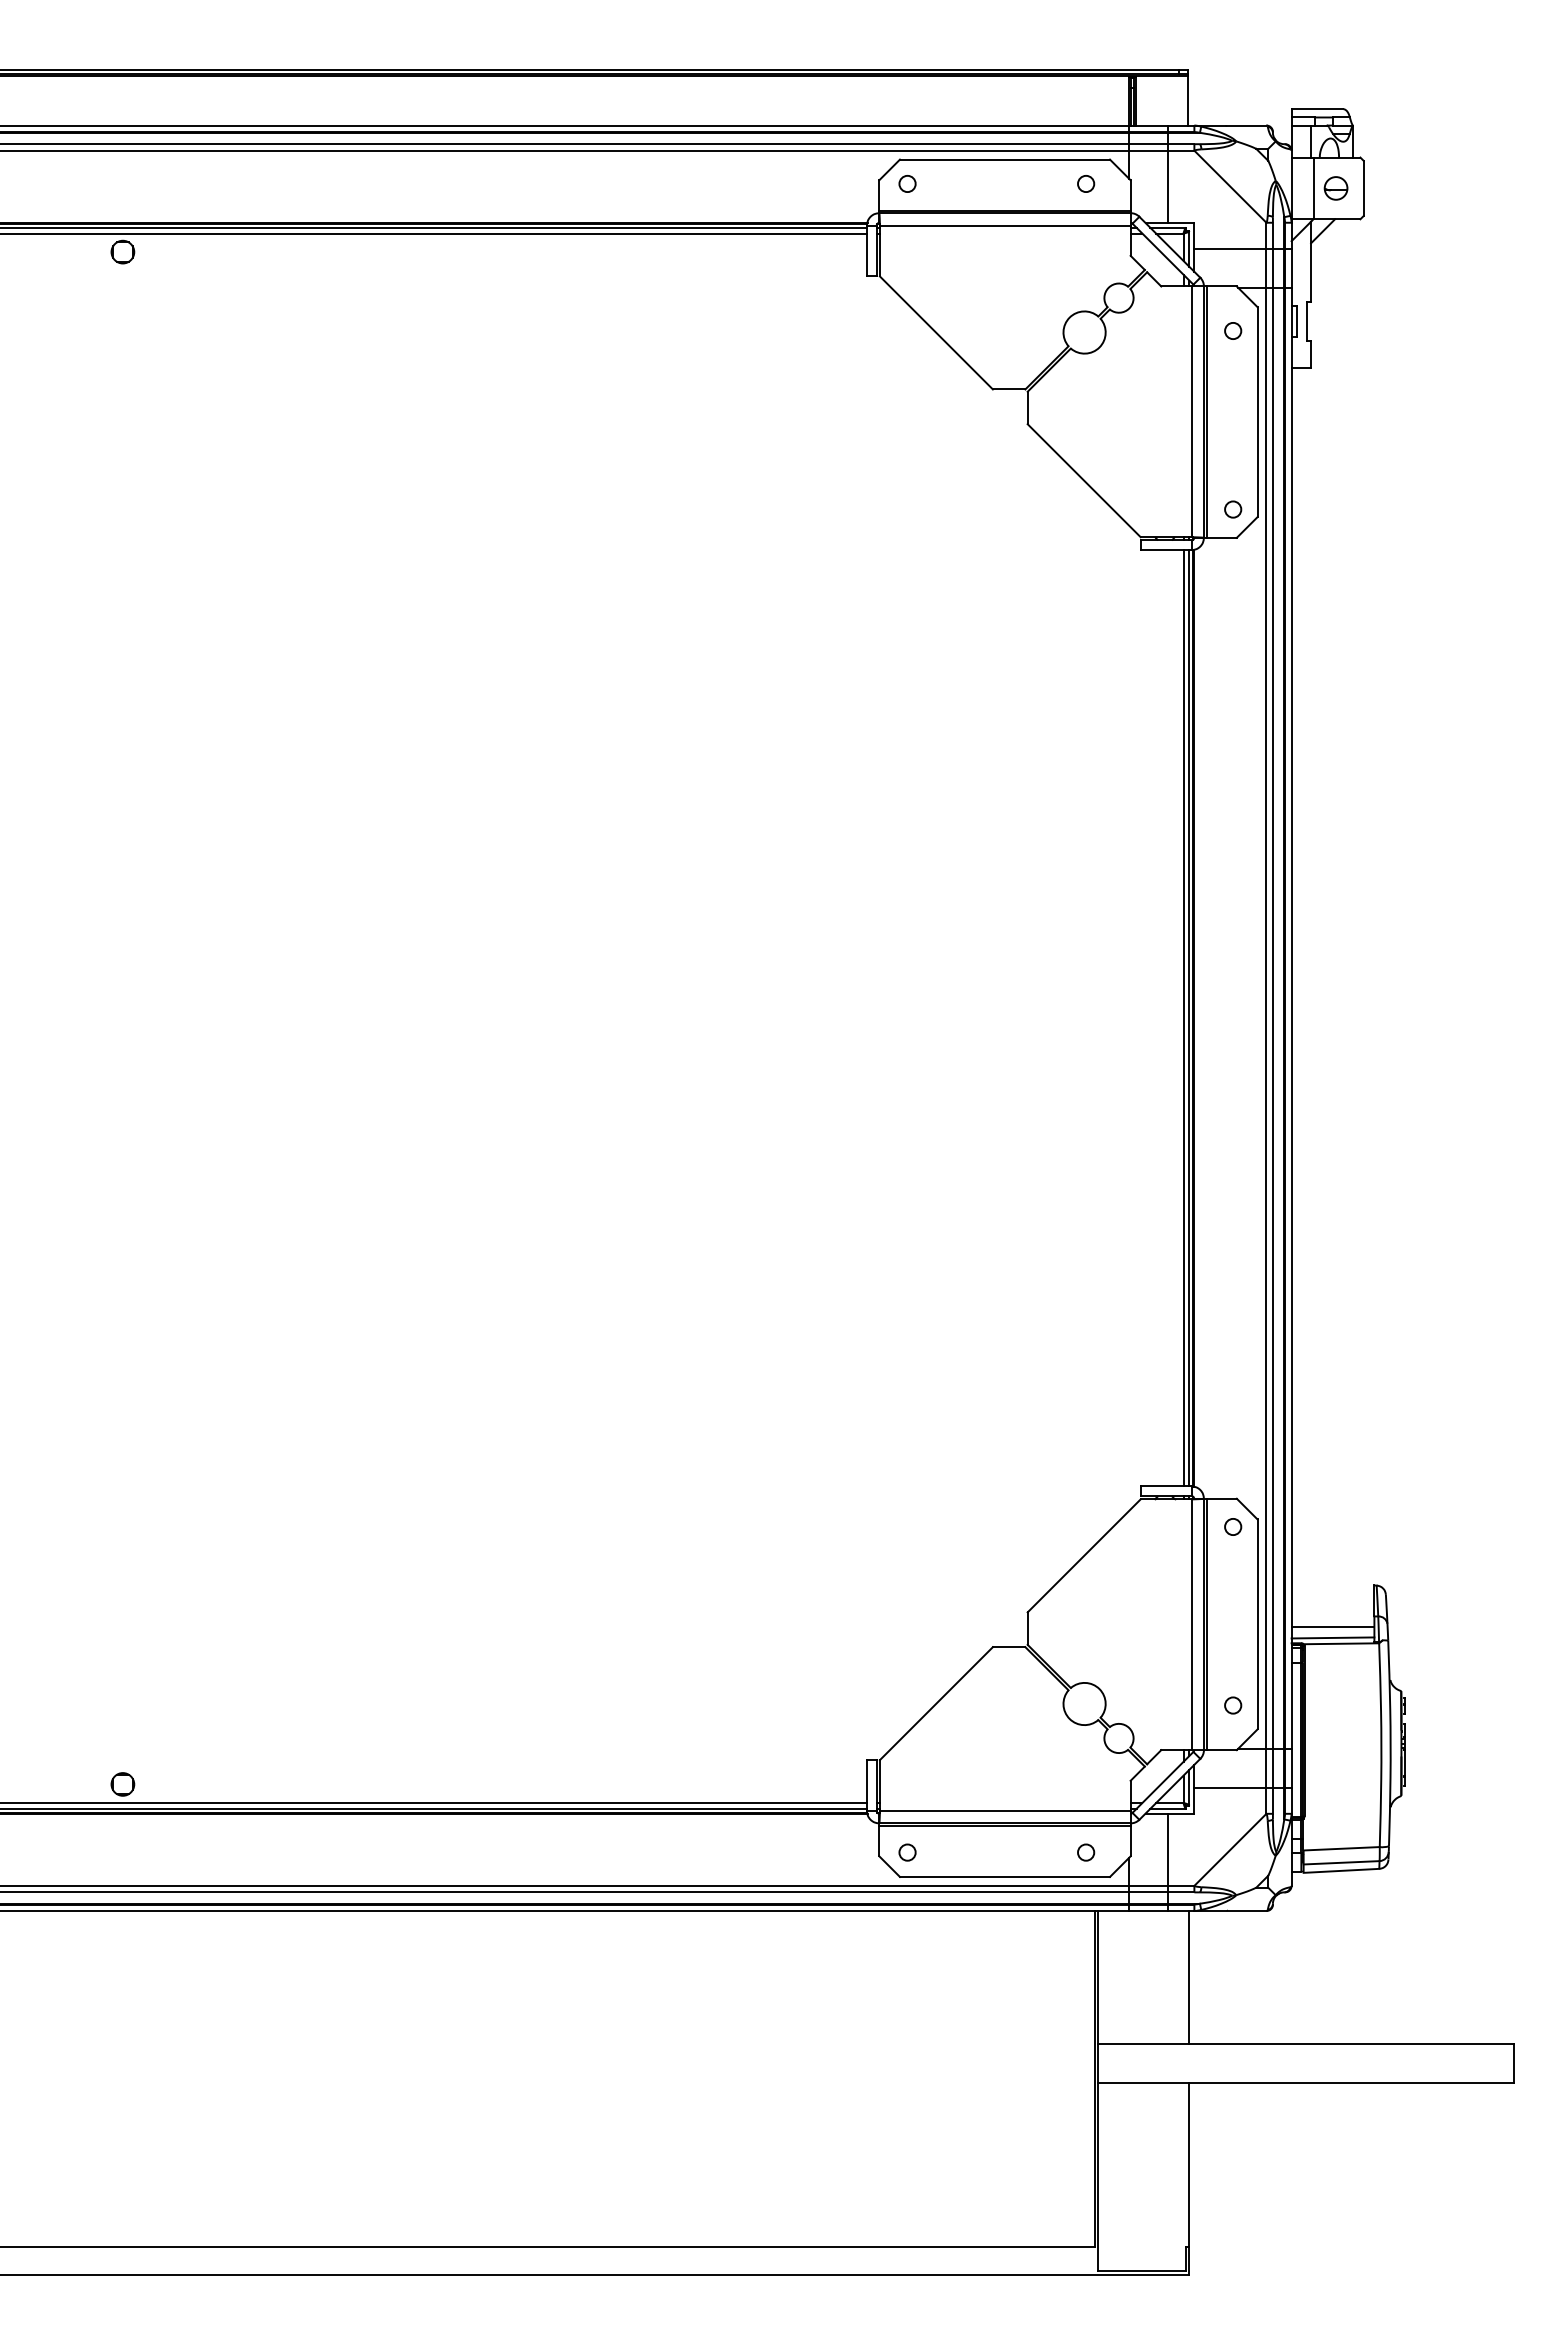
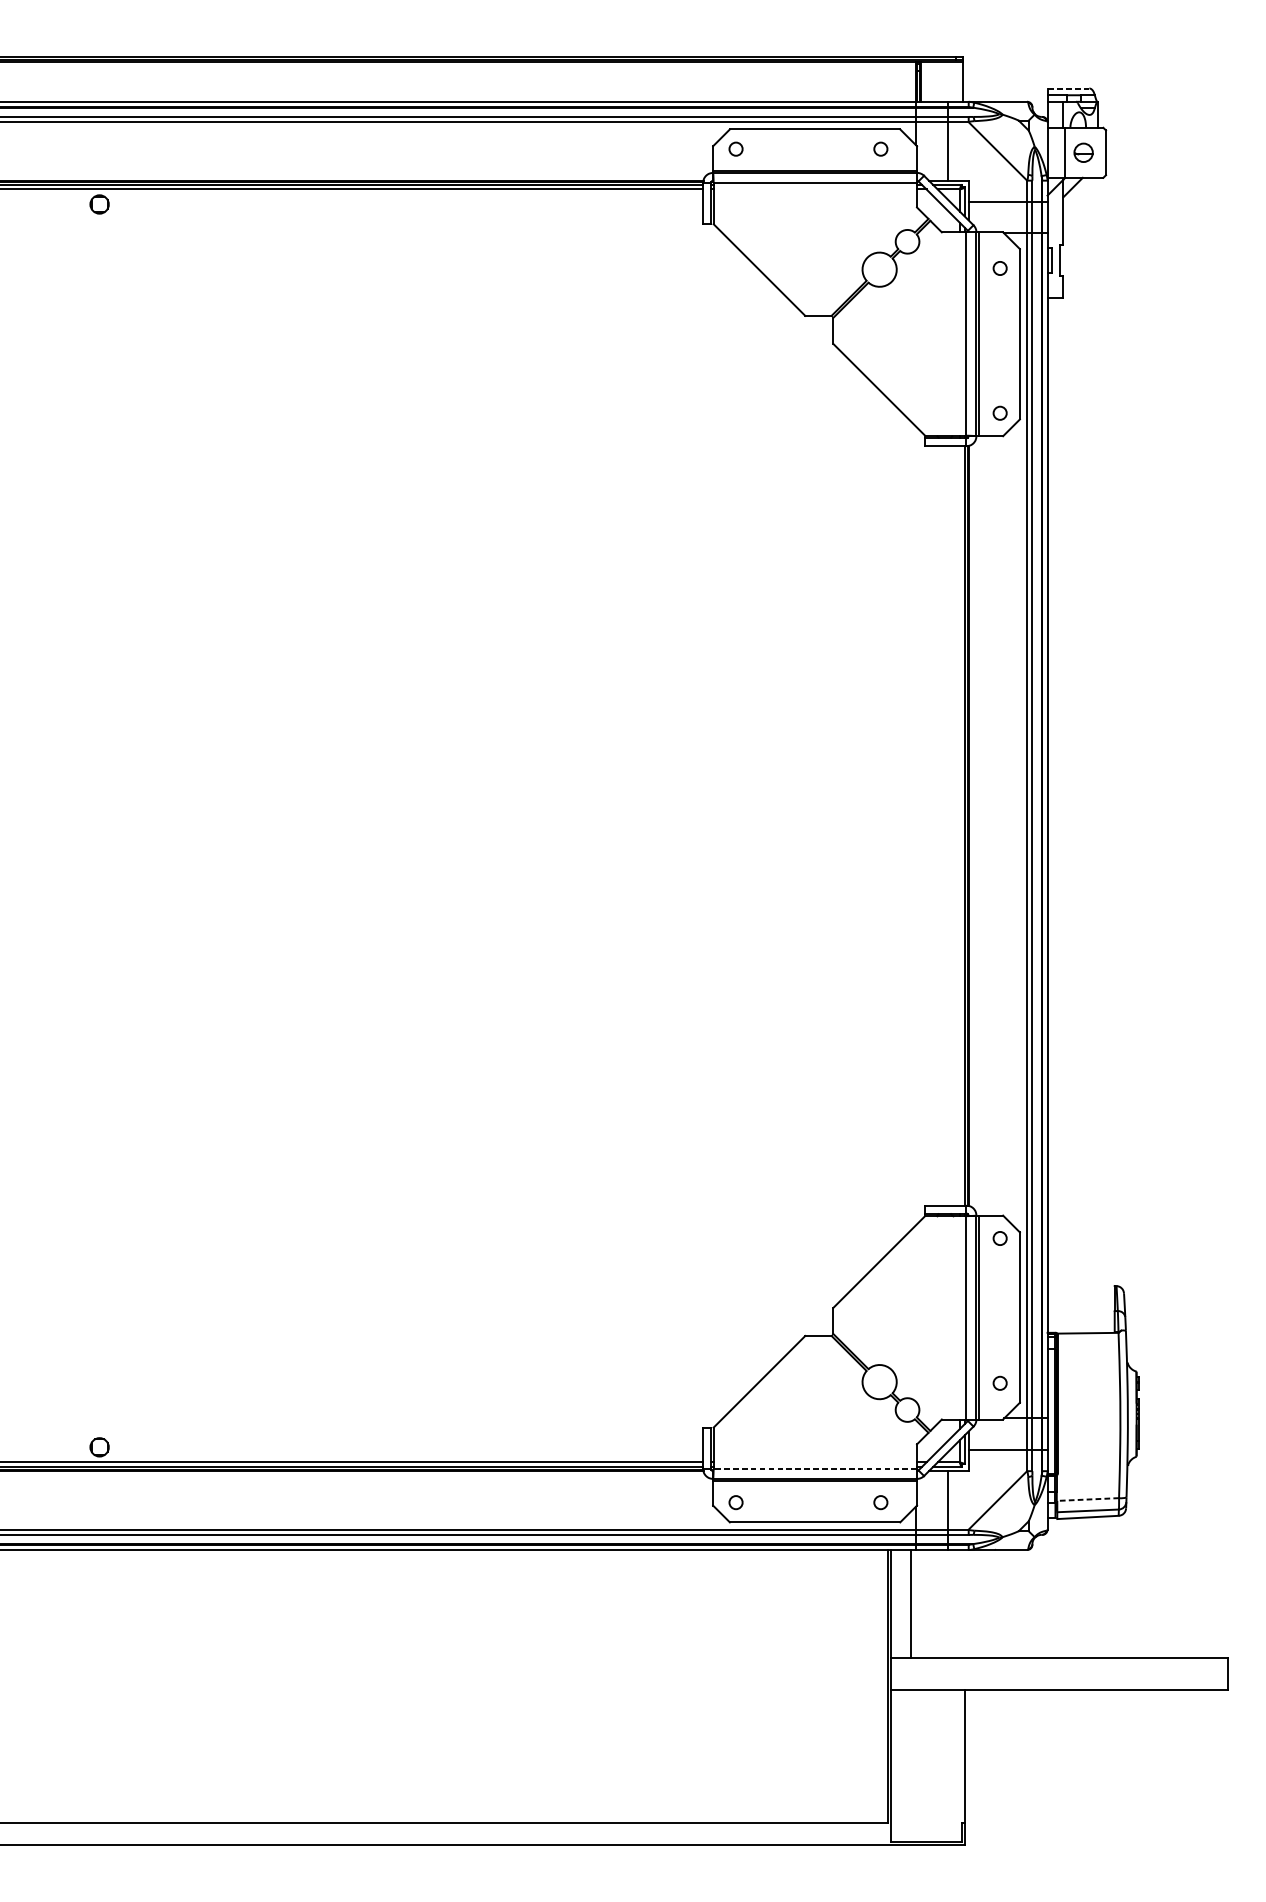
line: (1317, 109) -> (1068, 88), solid -> dashed
line: (1183, 1018) -> (959, 826), removed
line: (1332, 1626) -> (1080, 1319), removed
line: (1332, 1637) -> (1080, 1328), removed
line: (1004, 1811) -> (814, 1469), solid -> dashed
line: (1341, 1848) -> (1088, 1499), solid -> dashed
line: (1189, 1977) -> (911, 1603), moved

